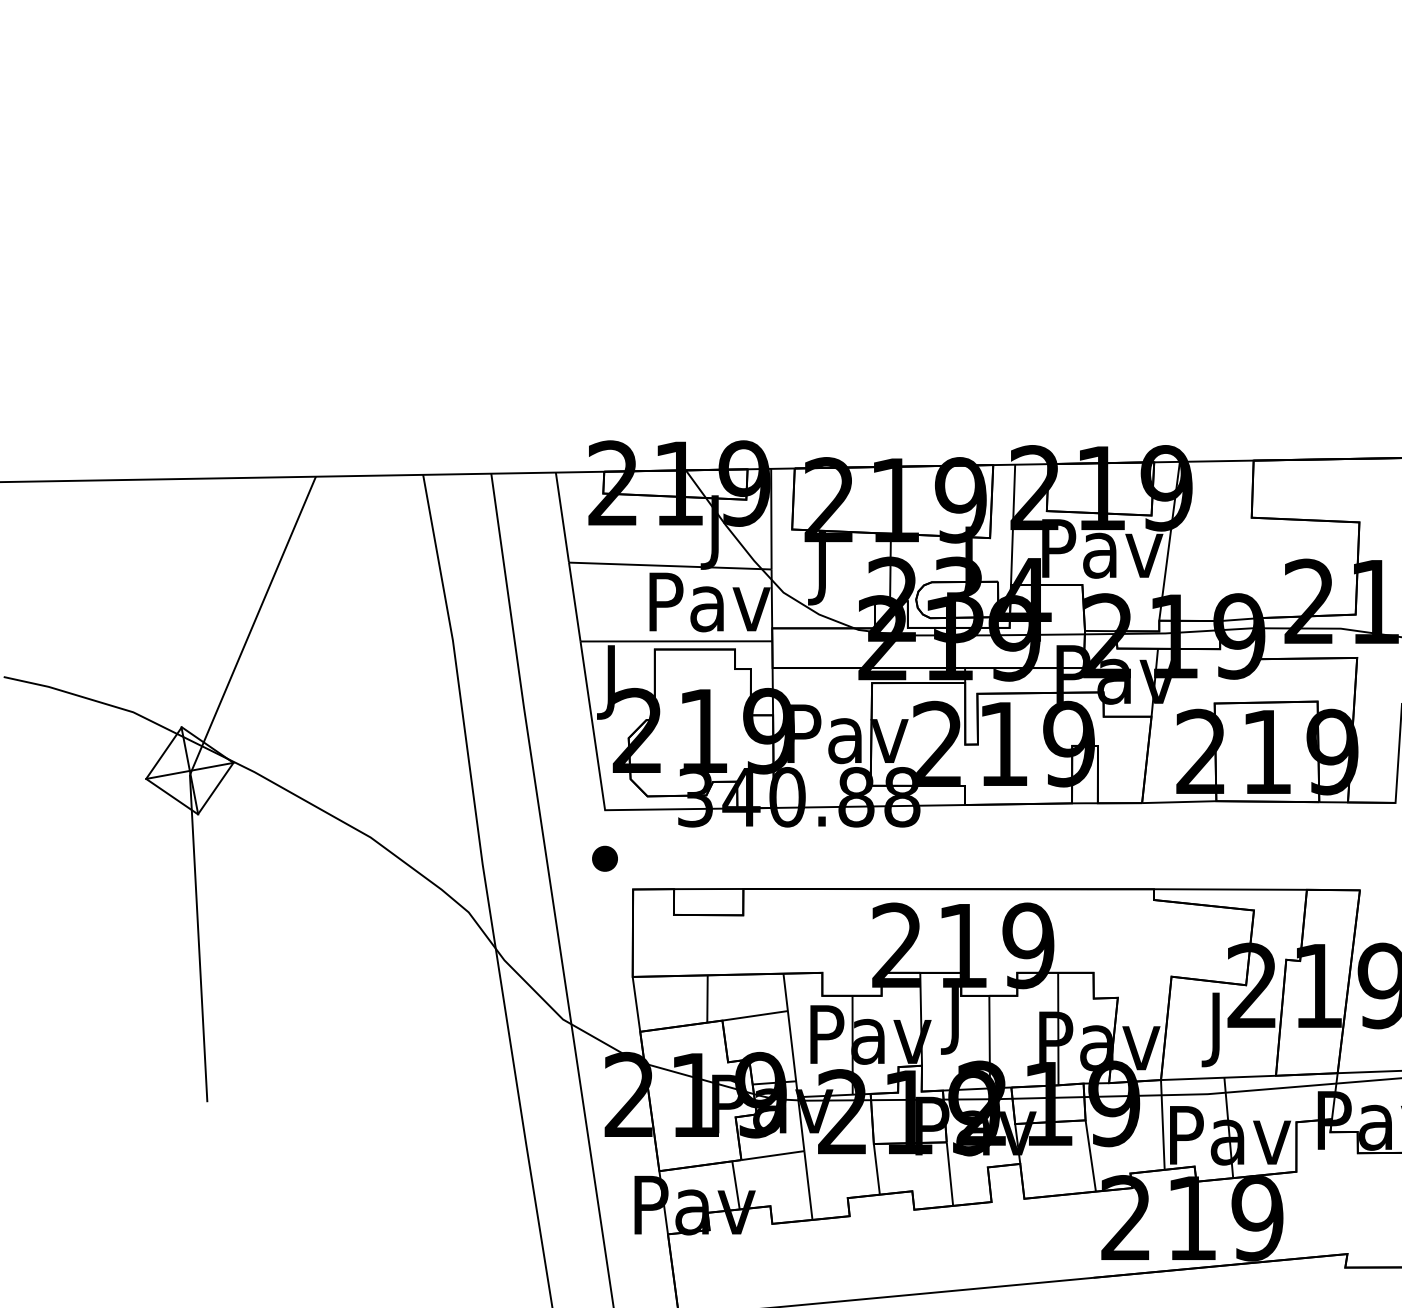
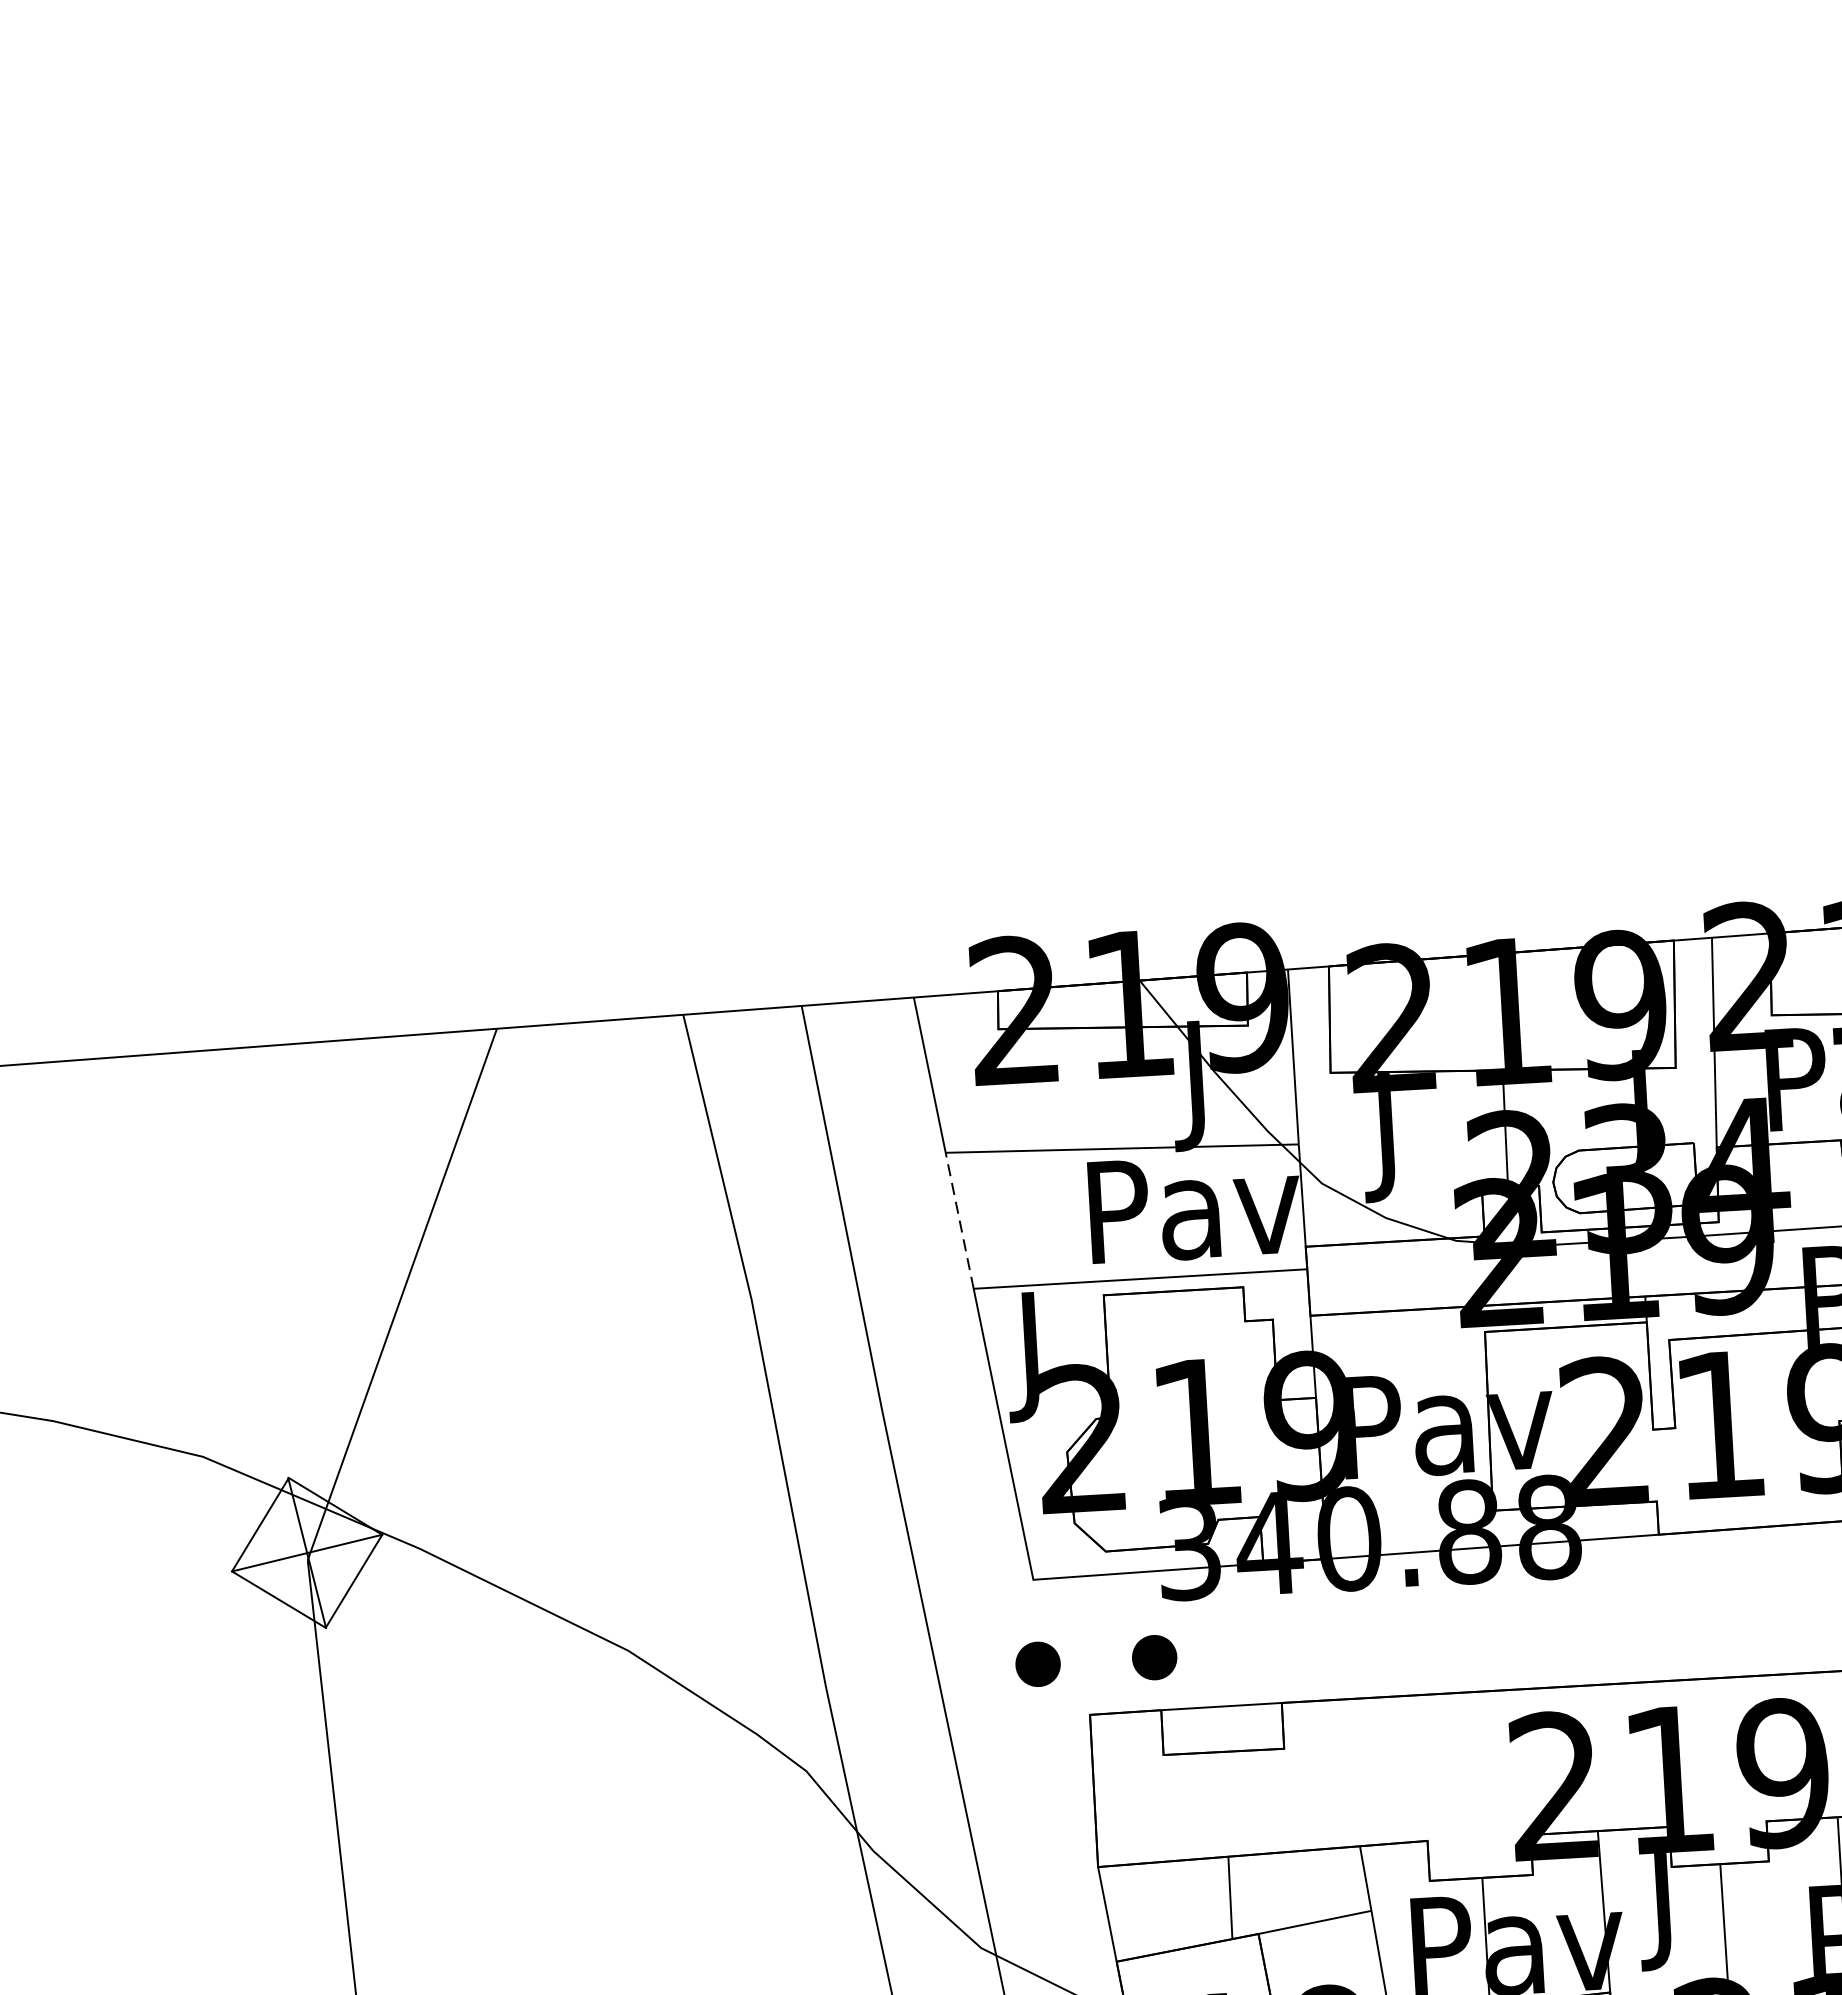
line: (574, 602) -> (959, 1221), solid -> dashed
part: (671, 858) -> (1153, 1657), added

